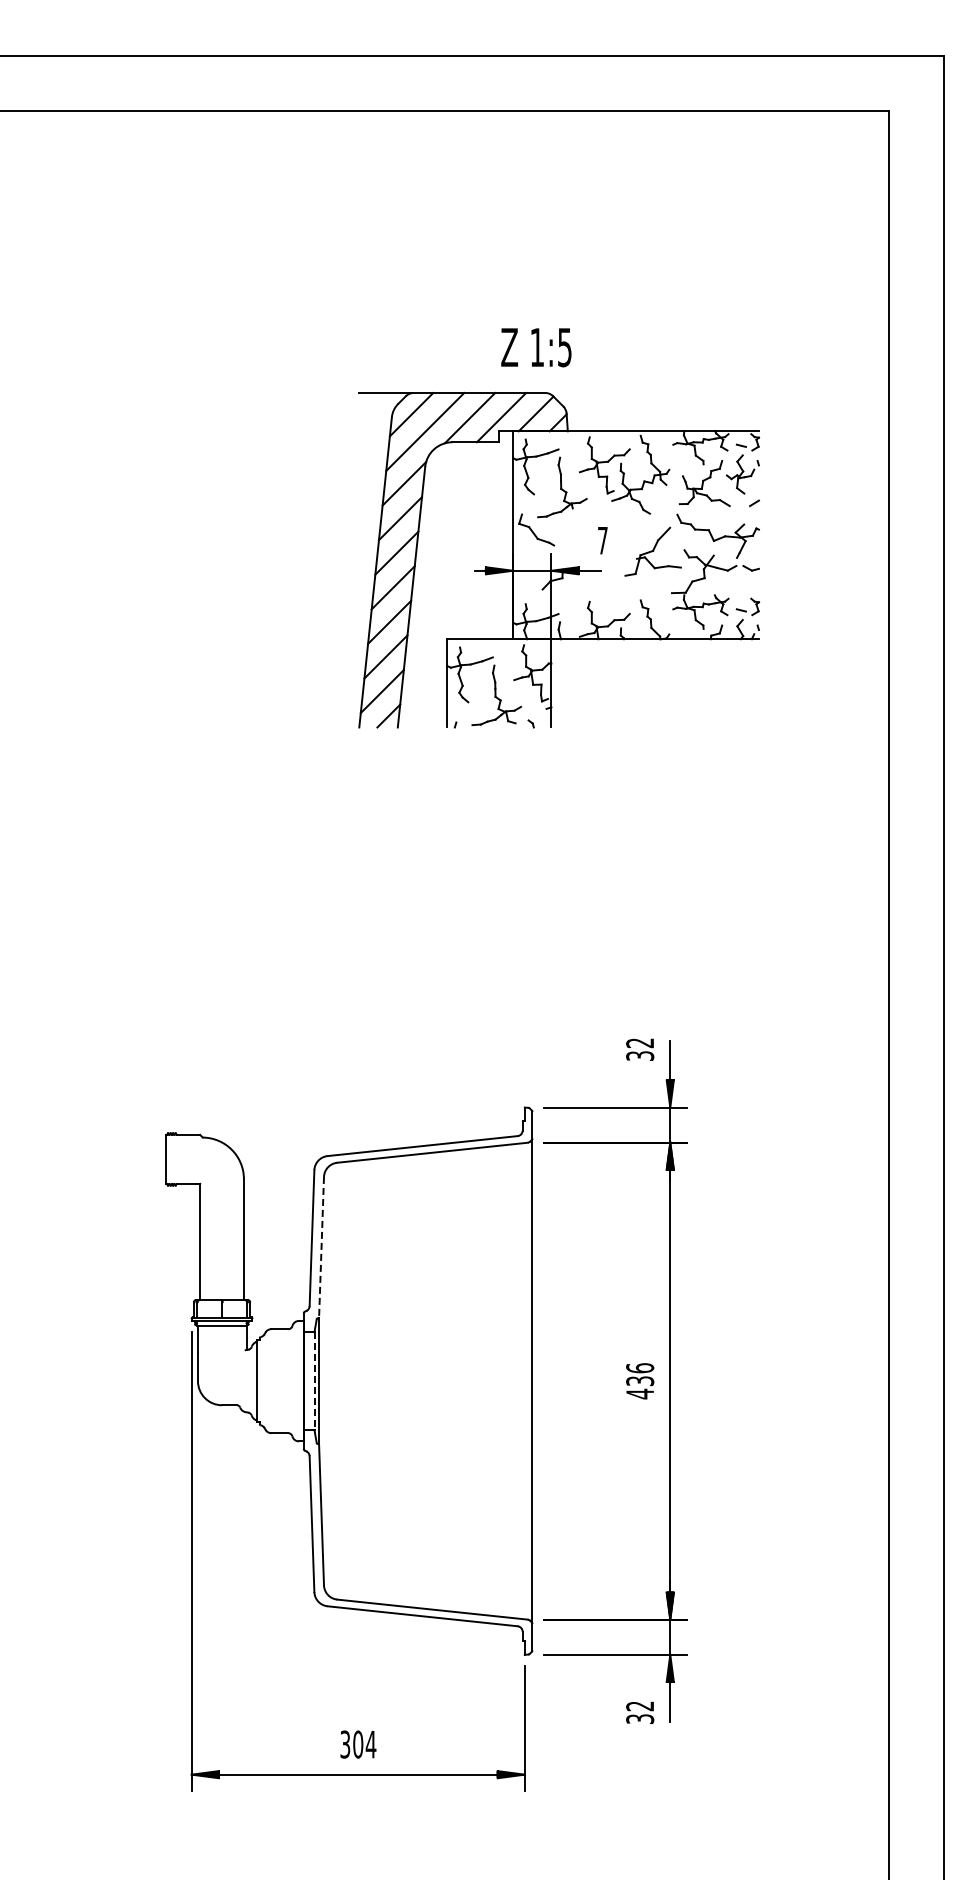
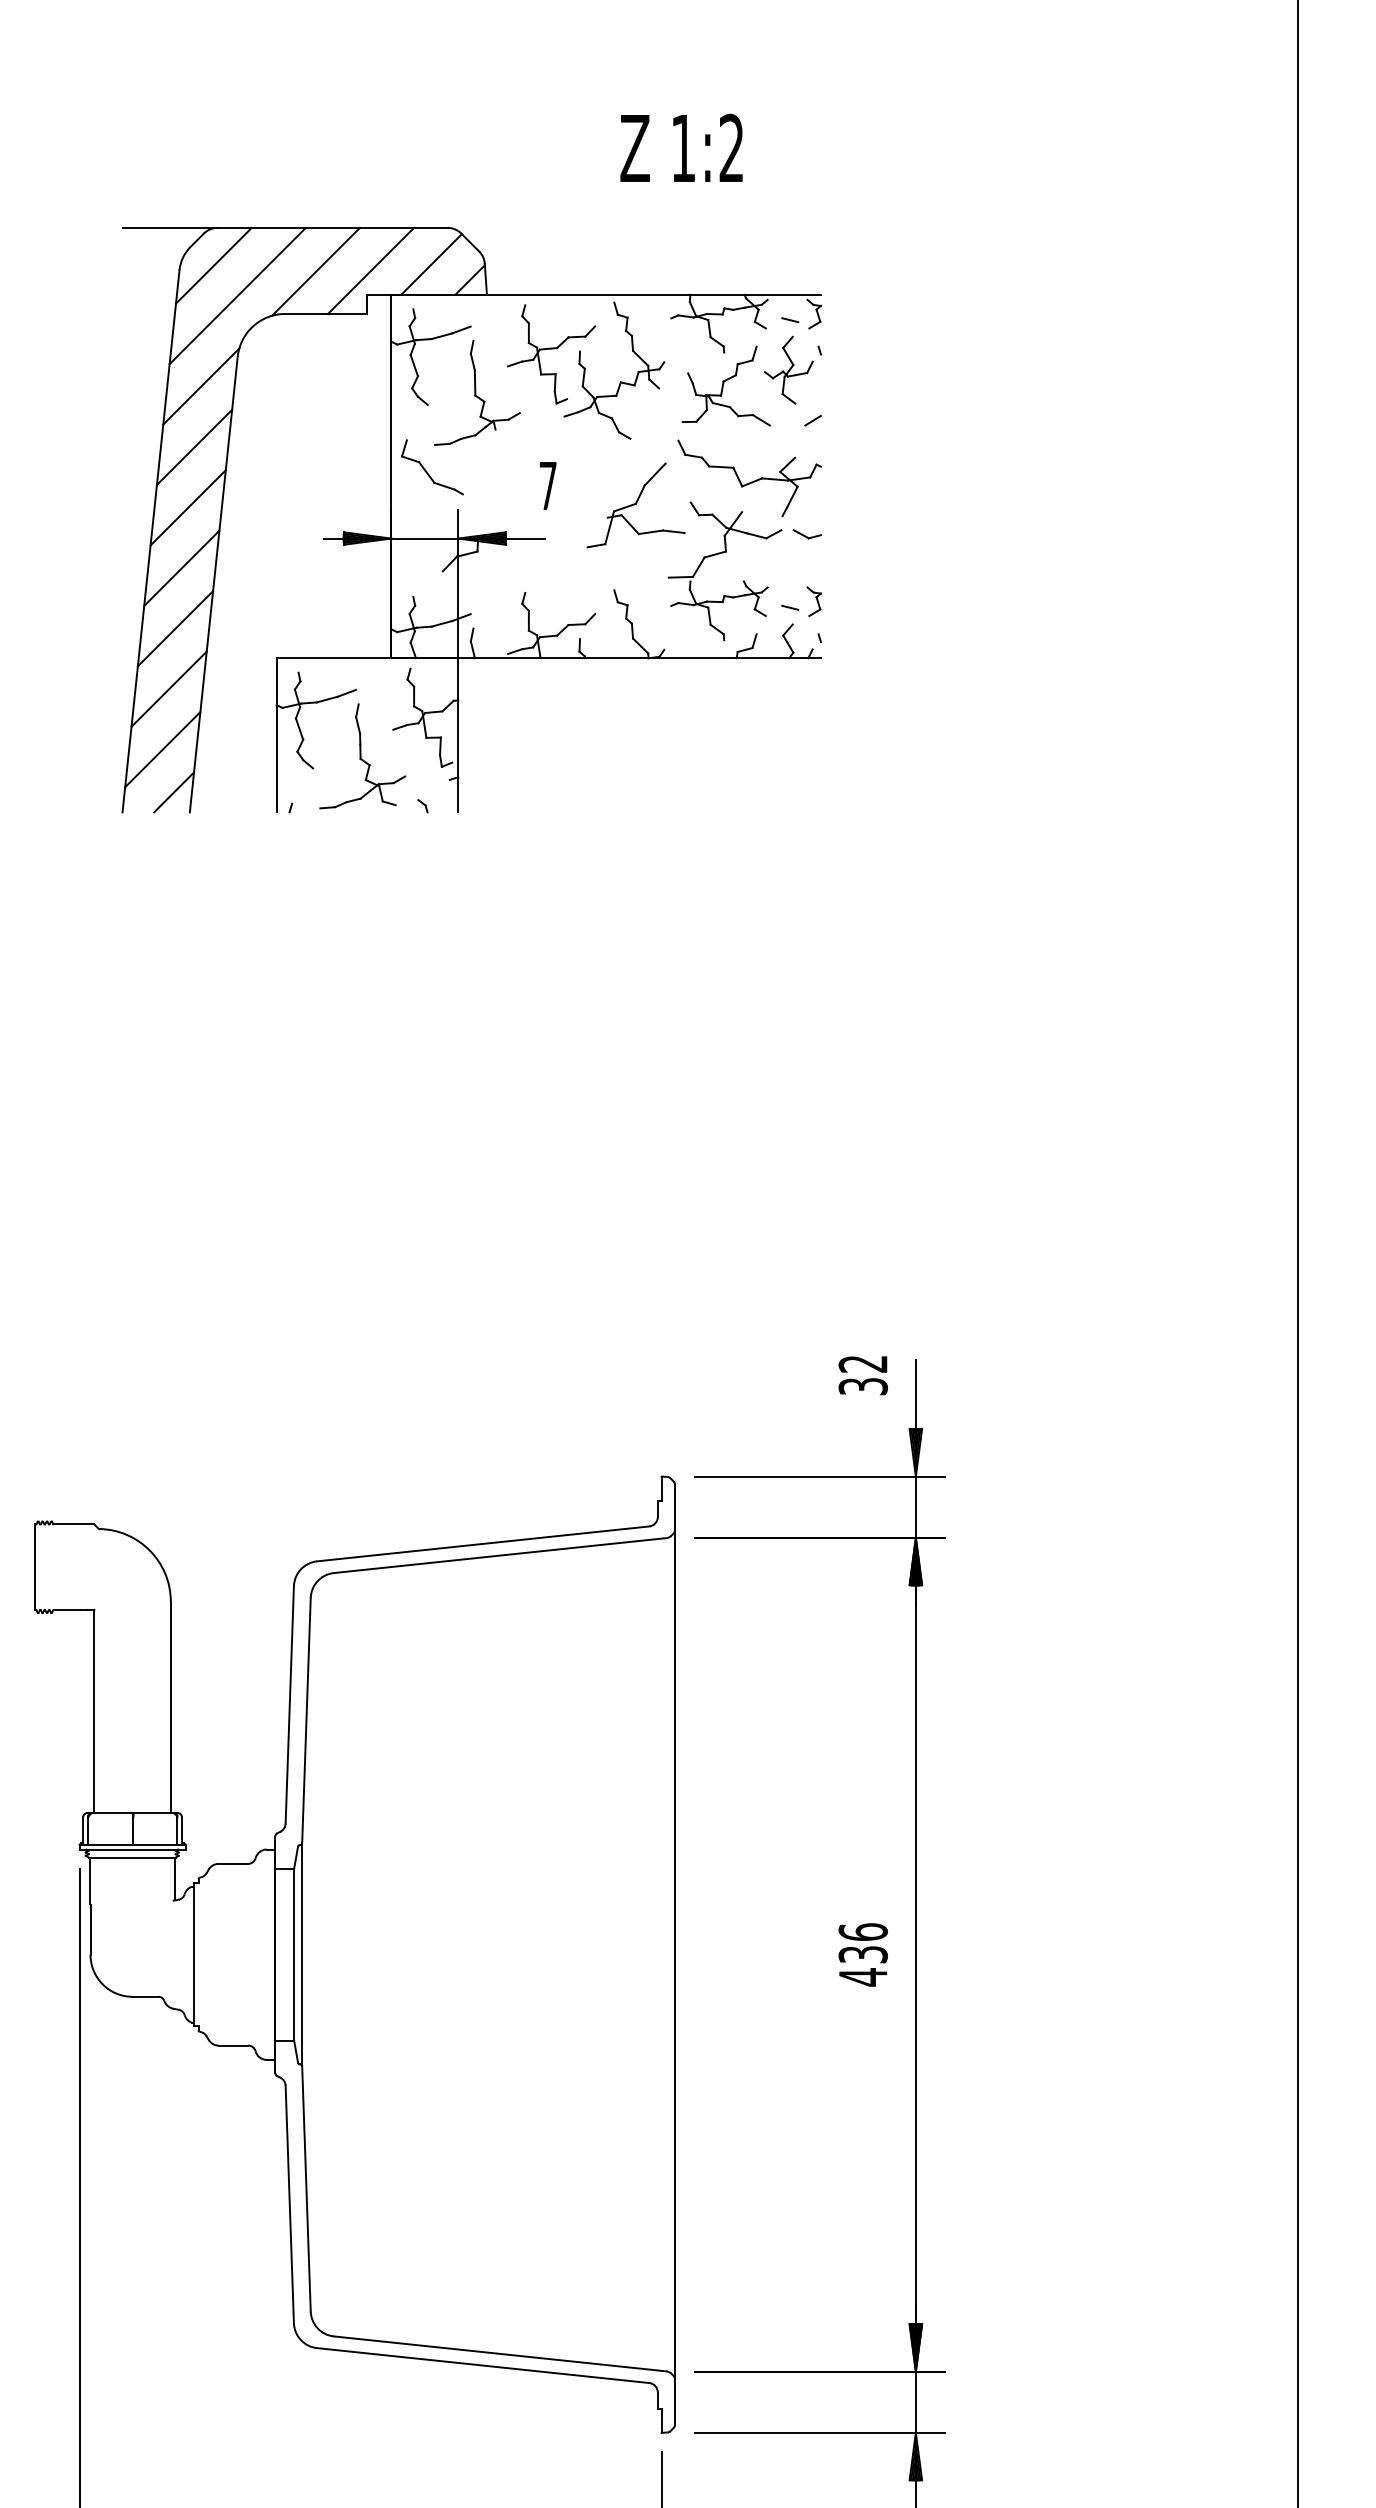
text: (564, 347) -> (731, 148), 1:5 -> 1:2
part: (551, 559) -> (458, 518), moved
line: (321, 1247) -> (306, 1721), dashed -> solid
line: (314, 1381) -> (294, 1955), dashed -> solid

